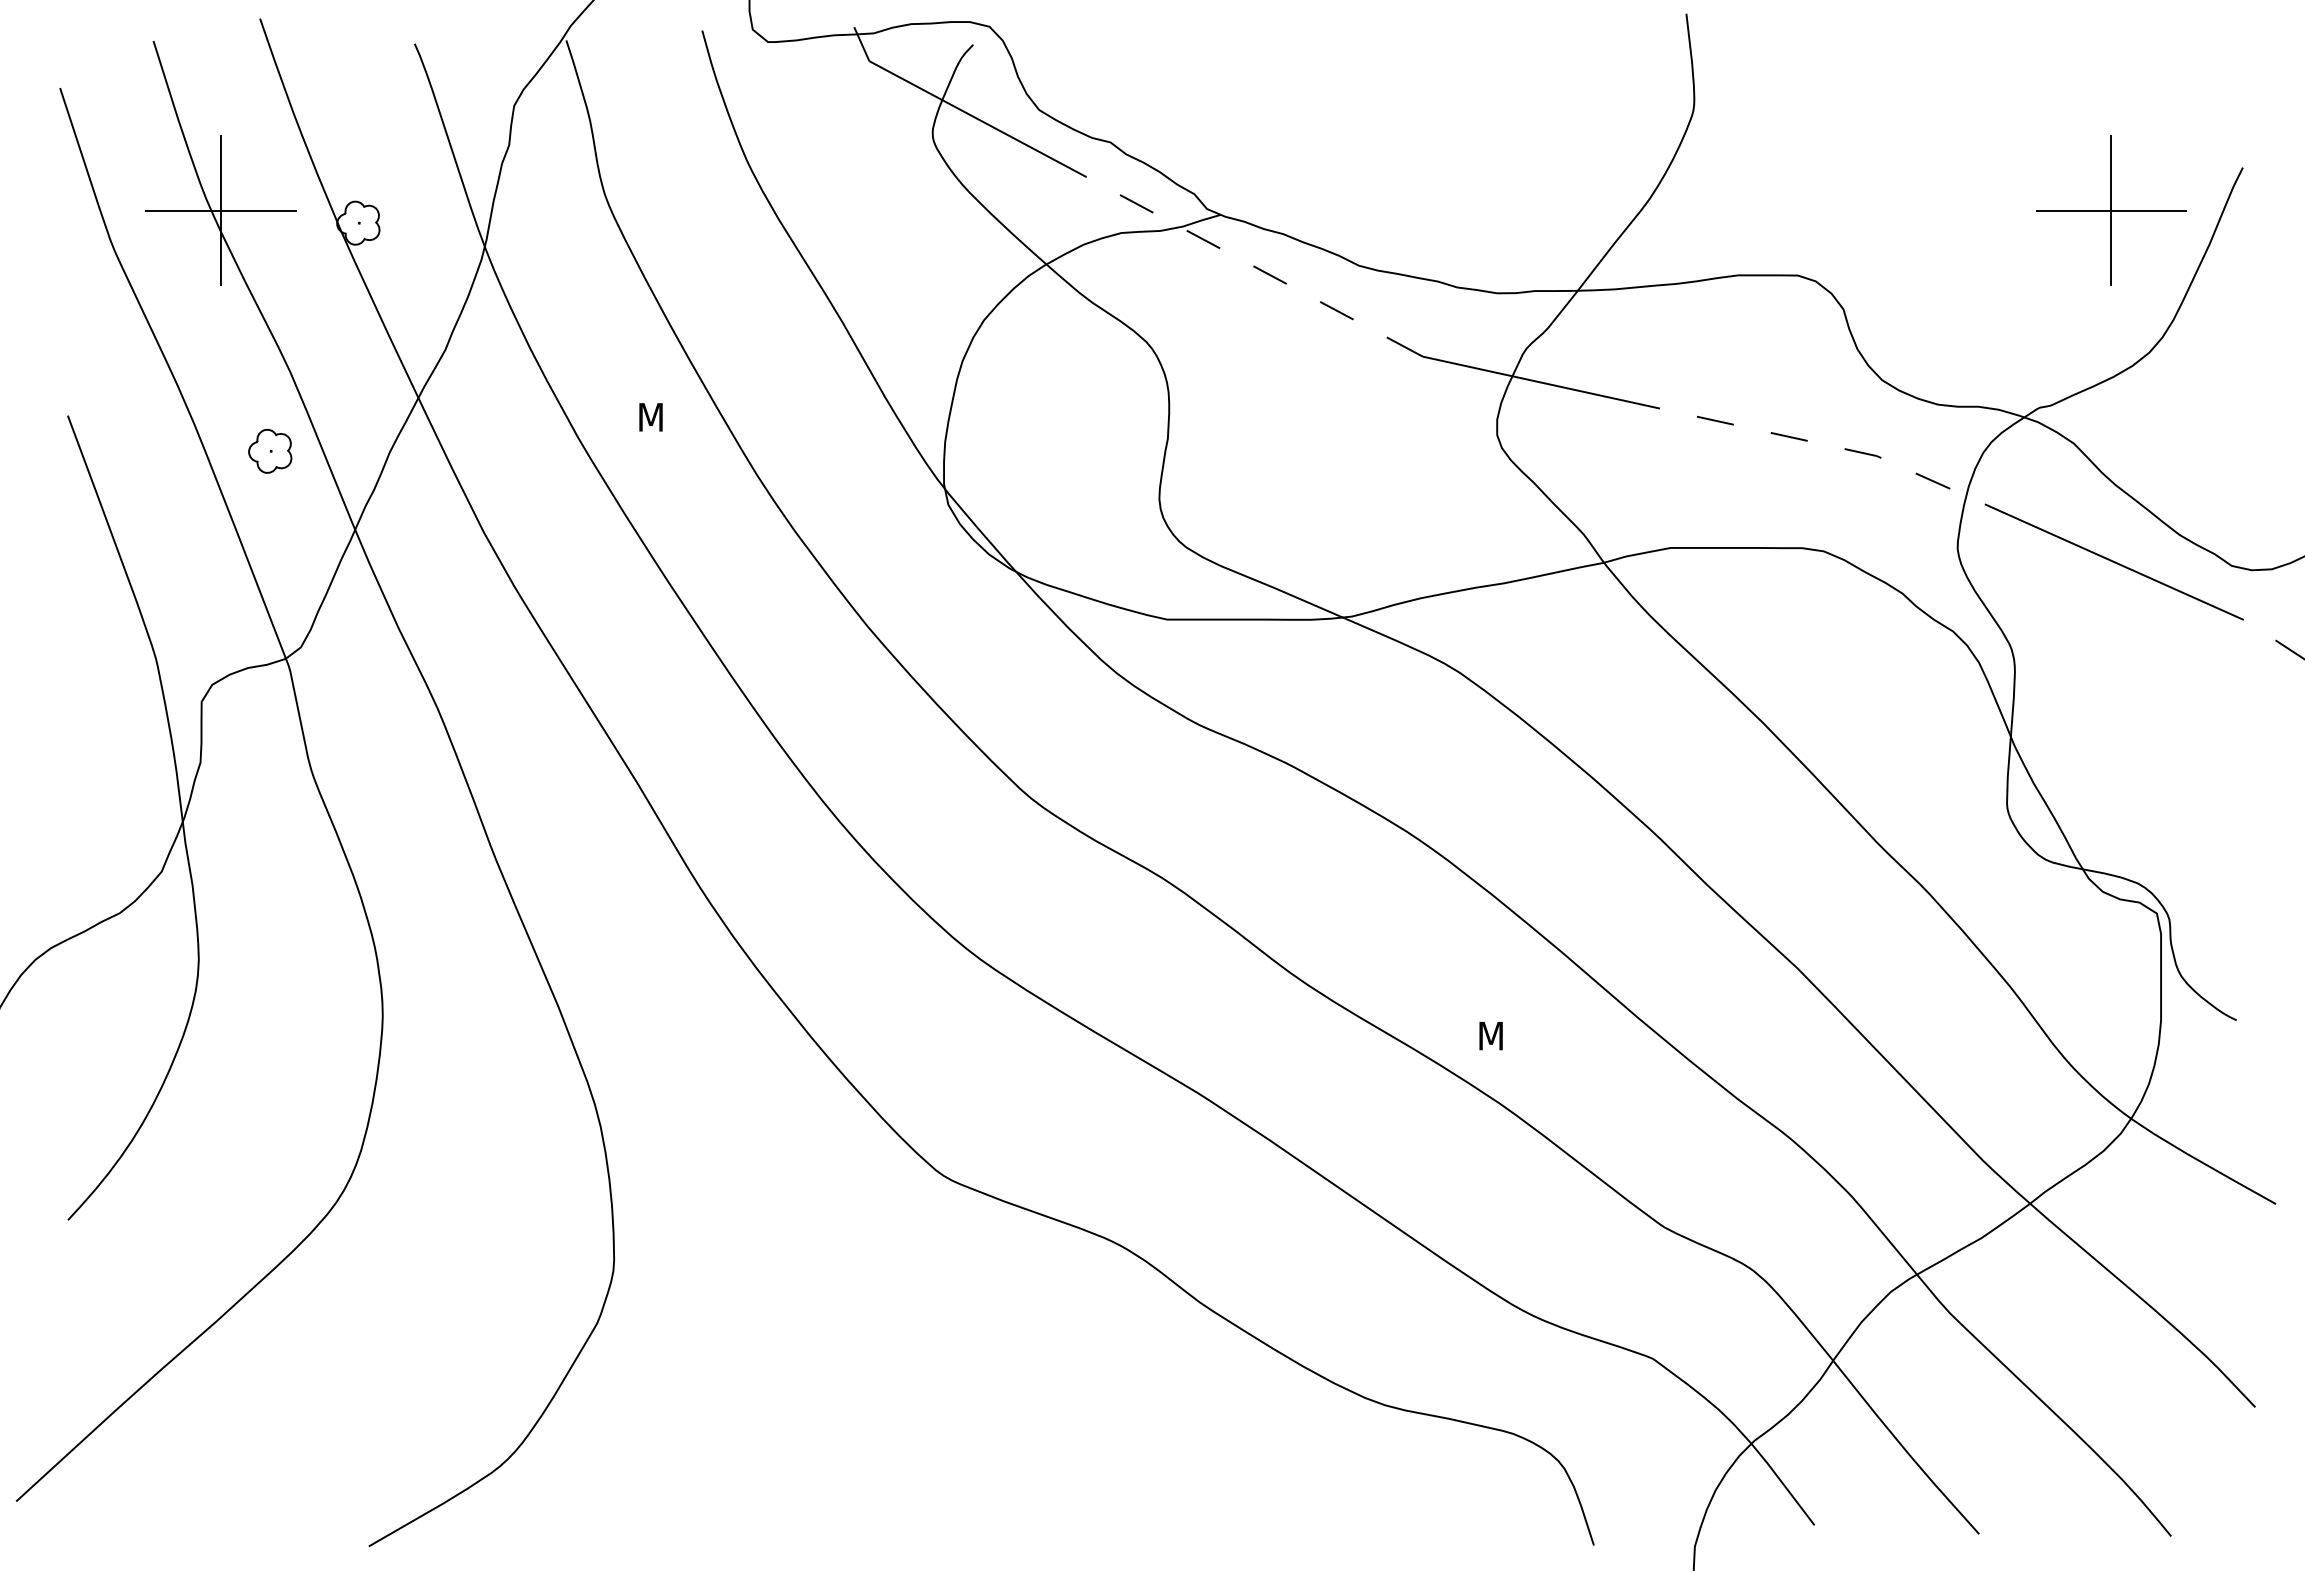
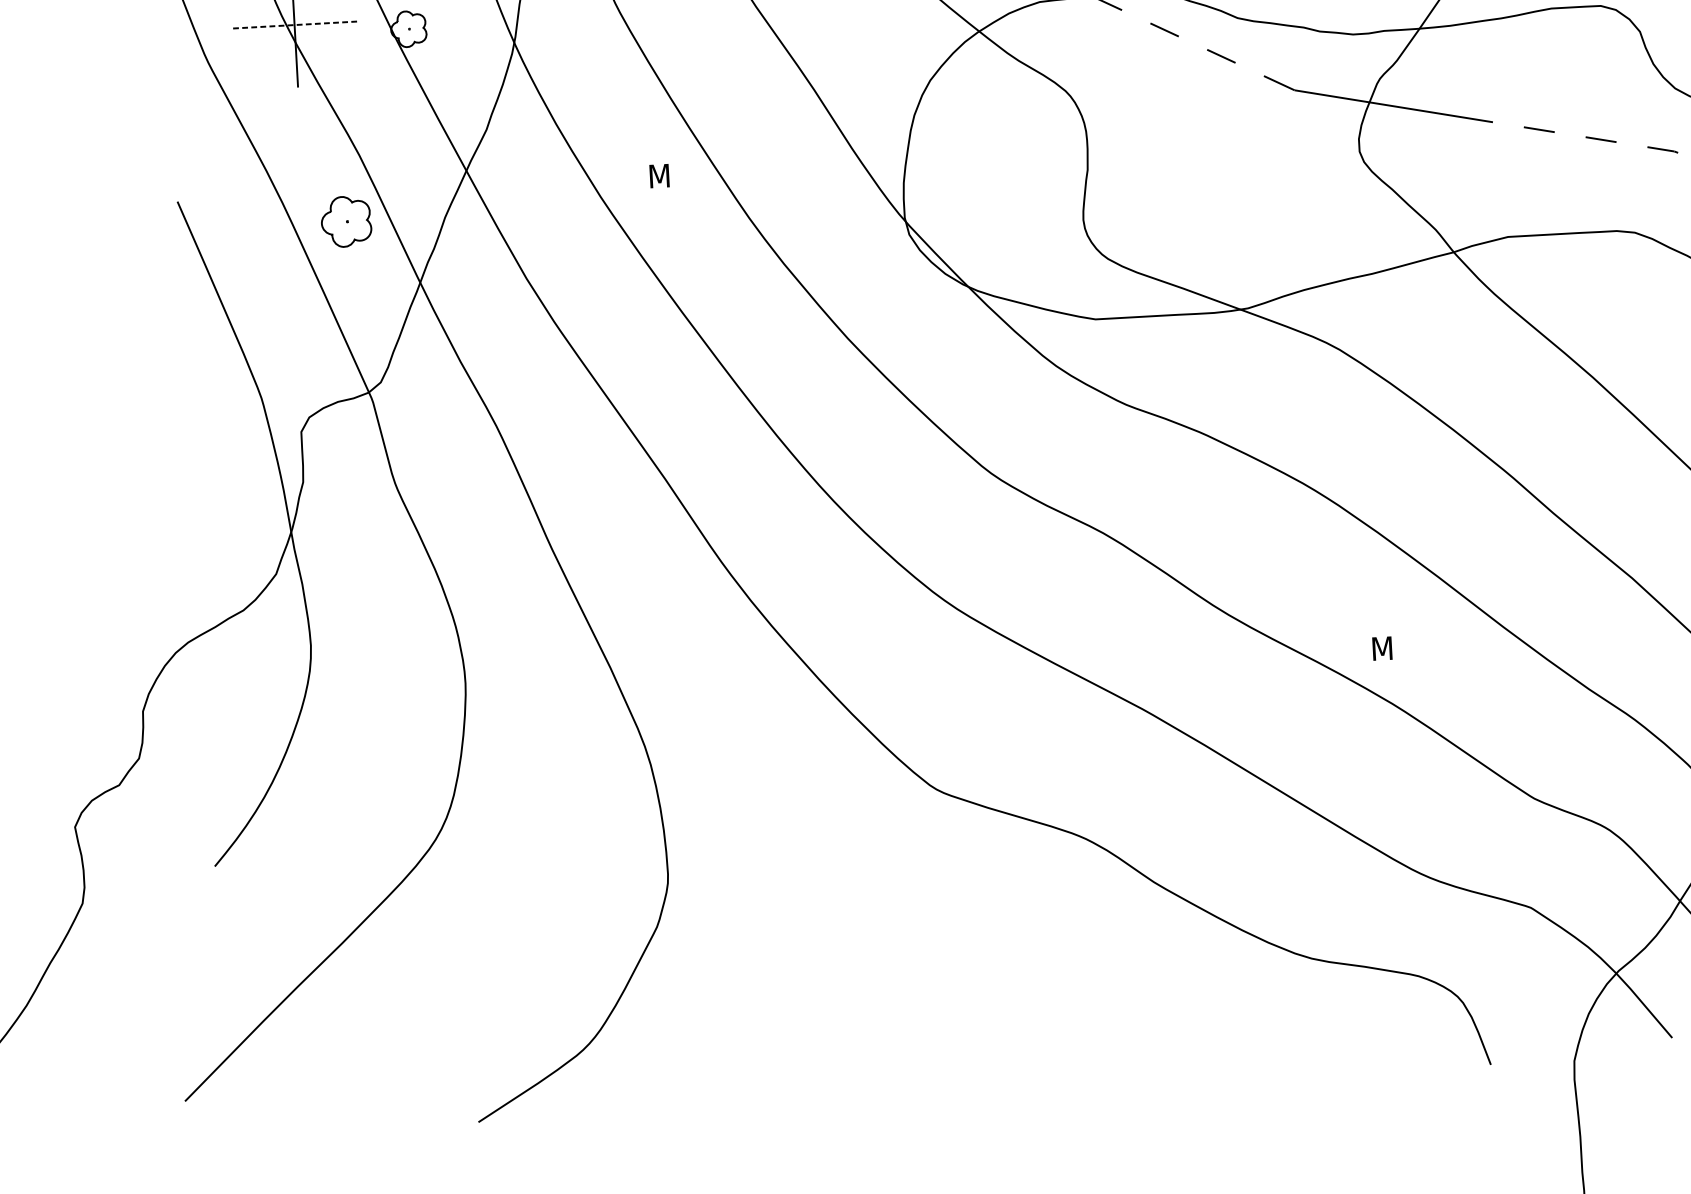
line: (220, 210) -> (294, 25), solid -> dashed
part: (270, 451) -> (346, 221), size x1.4

